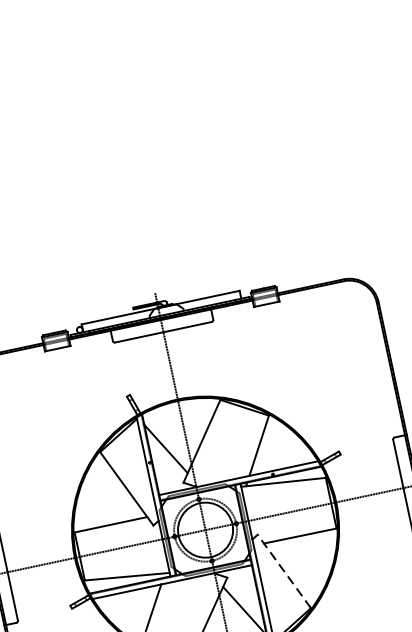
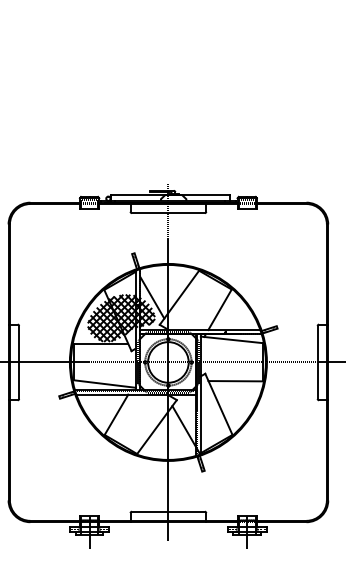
hatch: (130, 483) -> (121, 317), added
line: (283, 570) -> (218, 403), dashed -> solid

